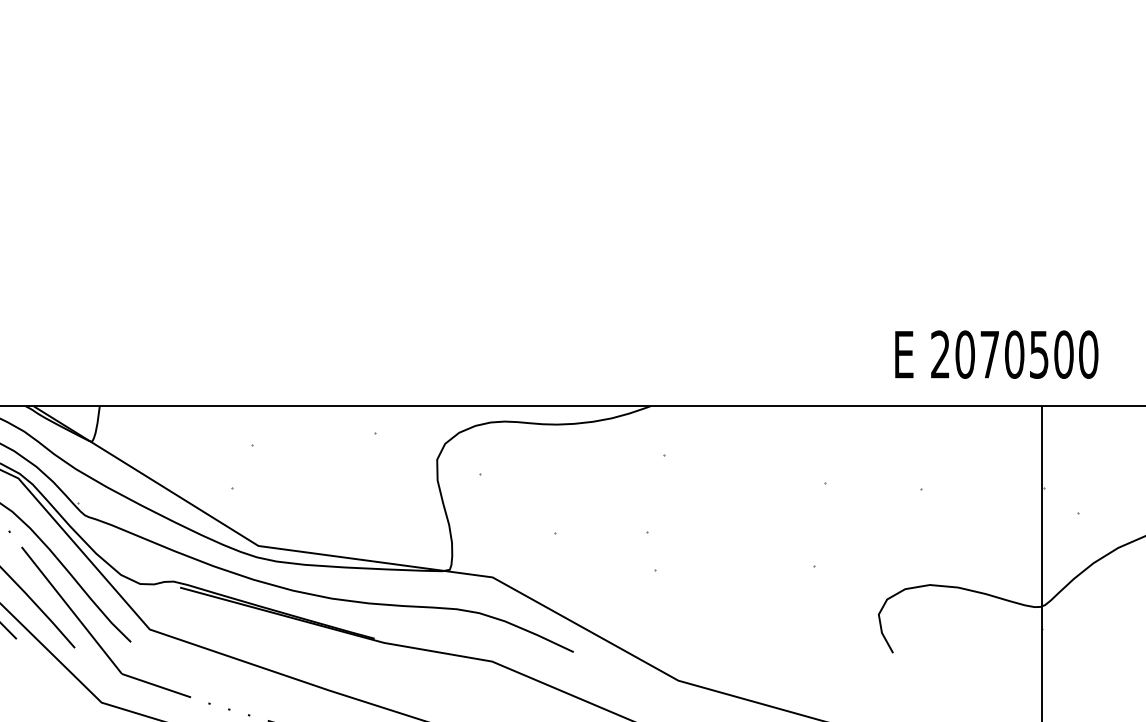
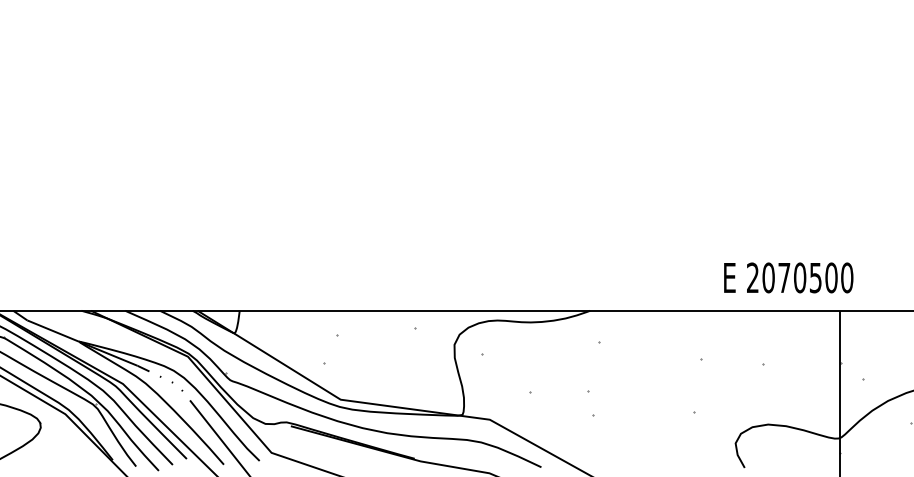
text: (996, 353) -> (788, 277), moved

